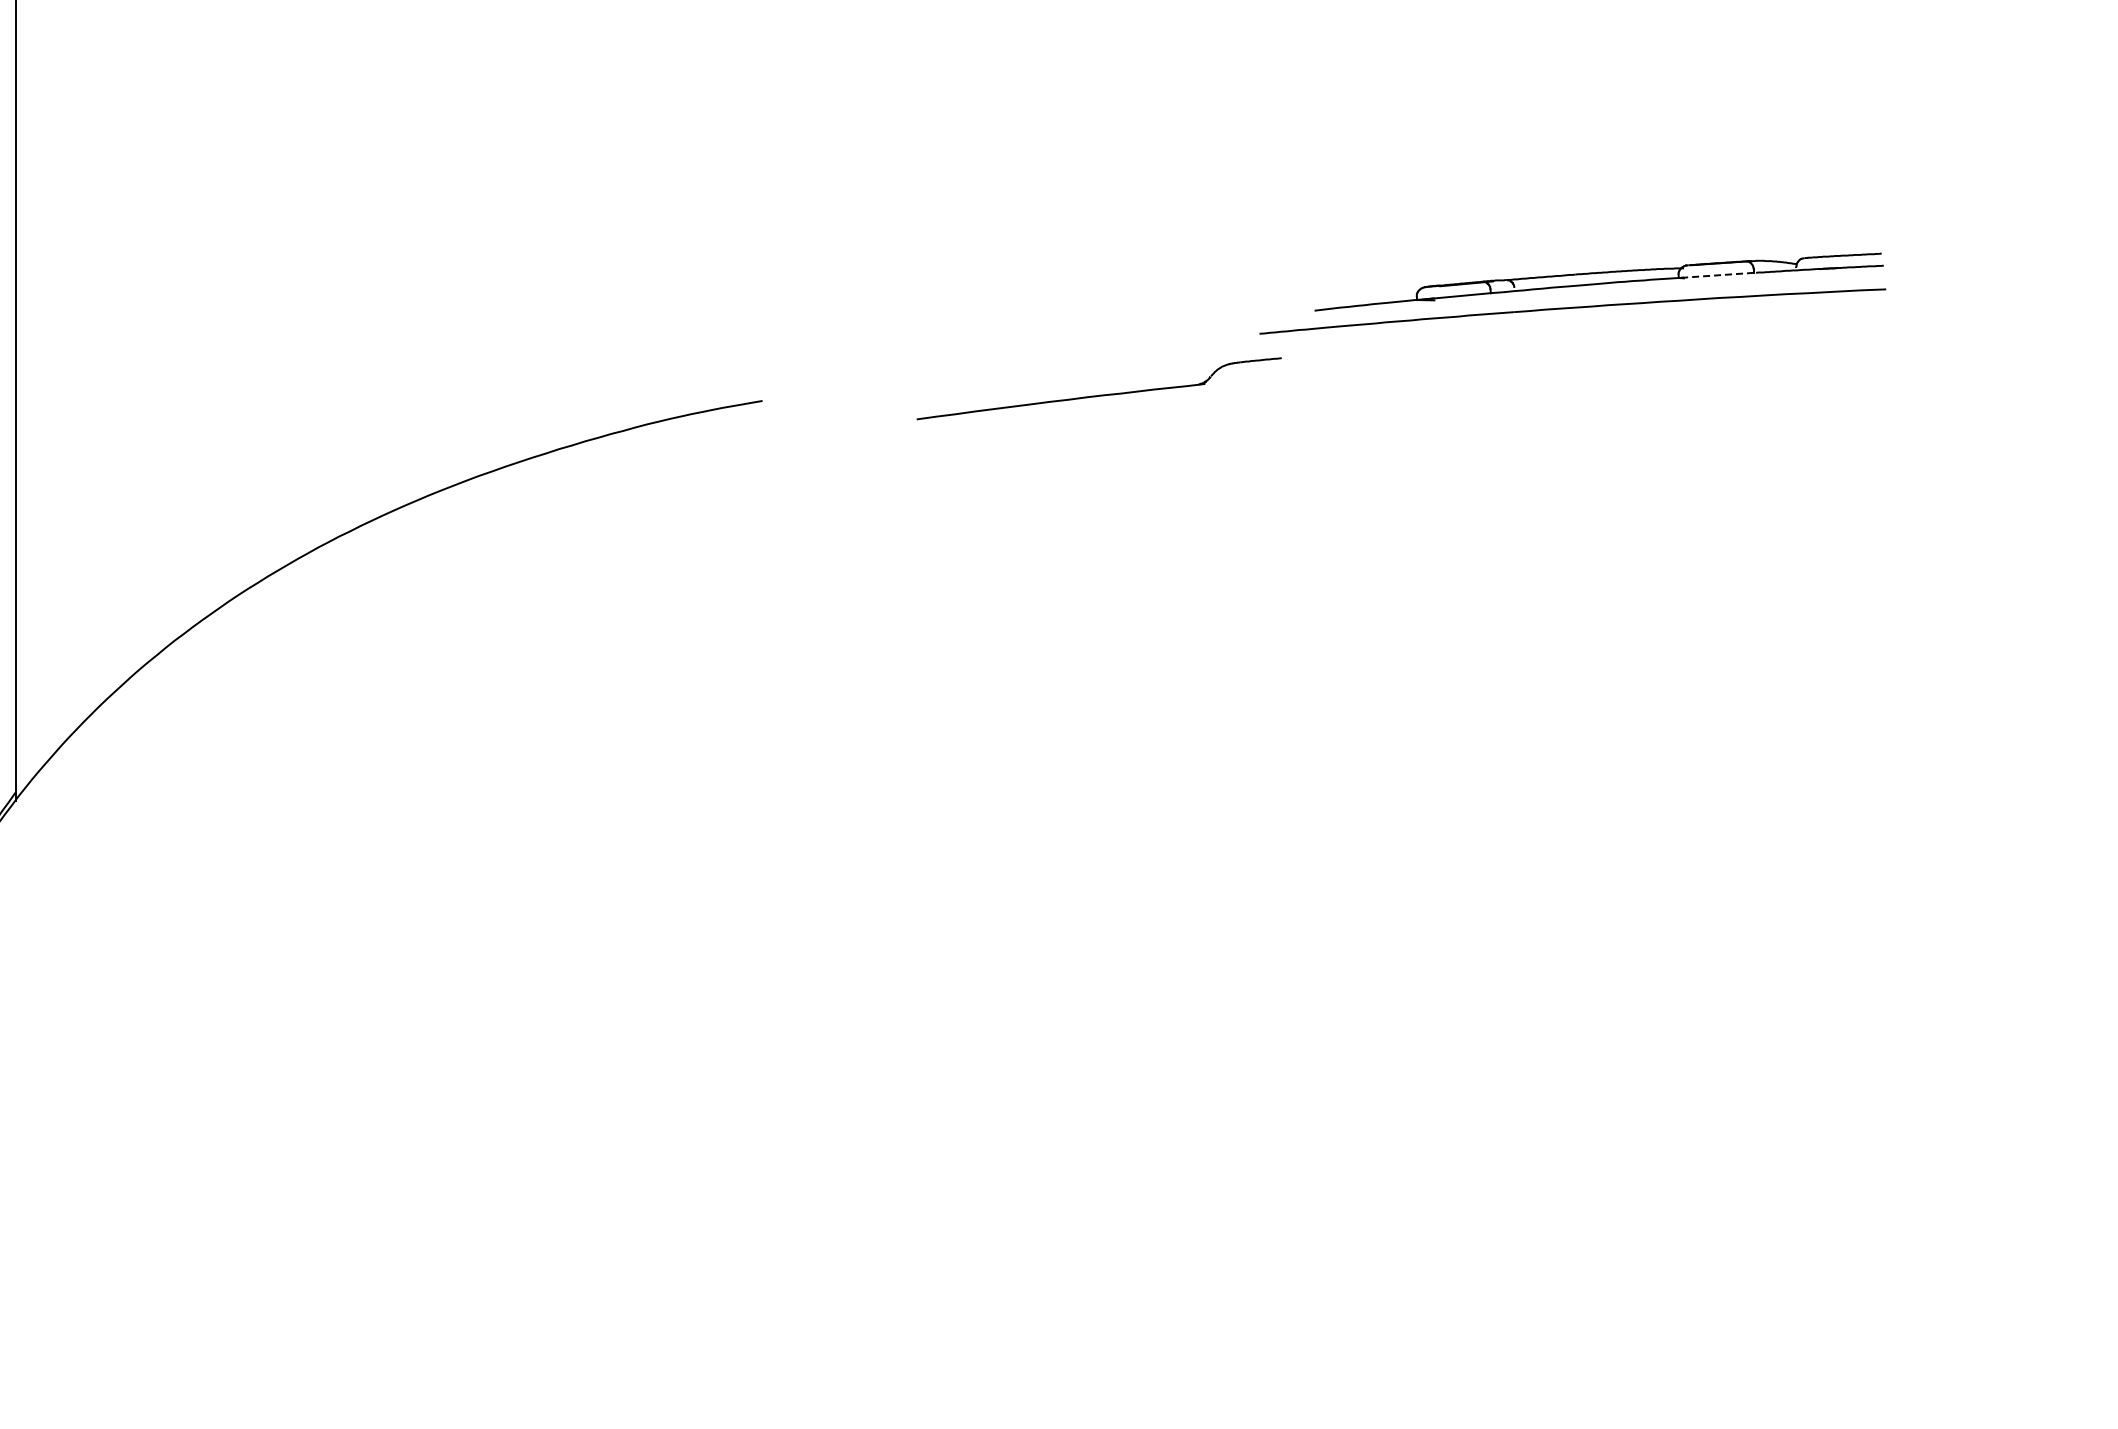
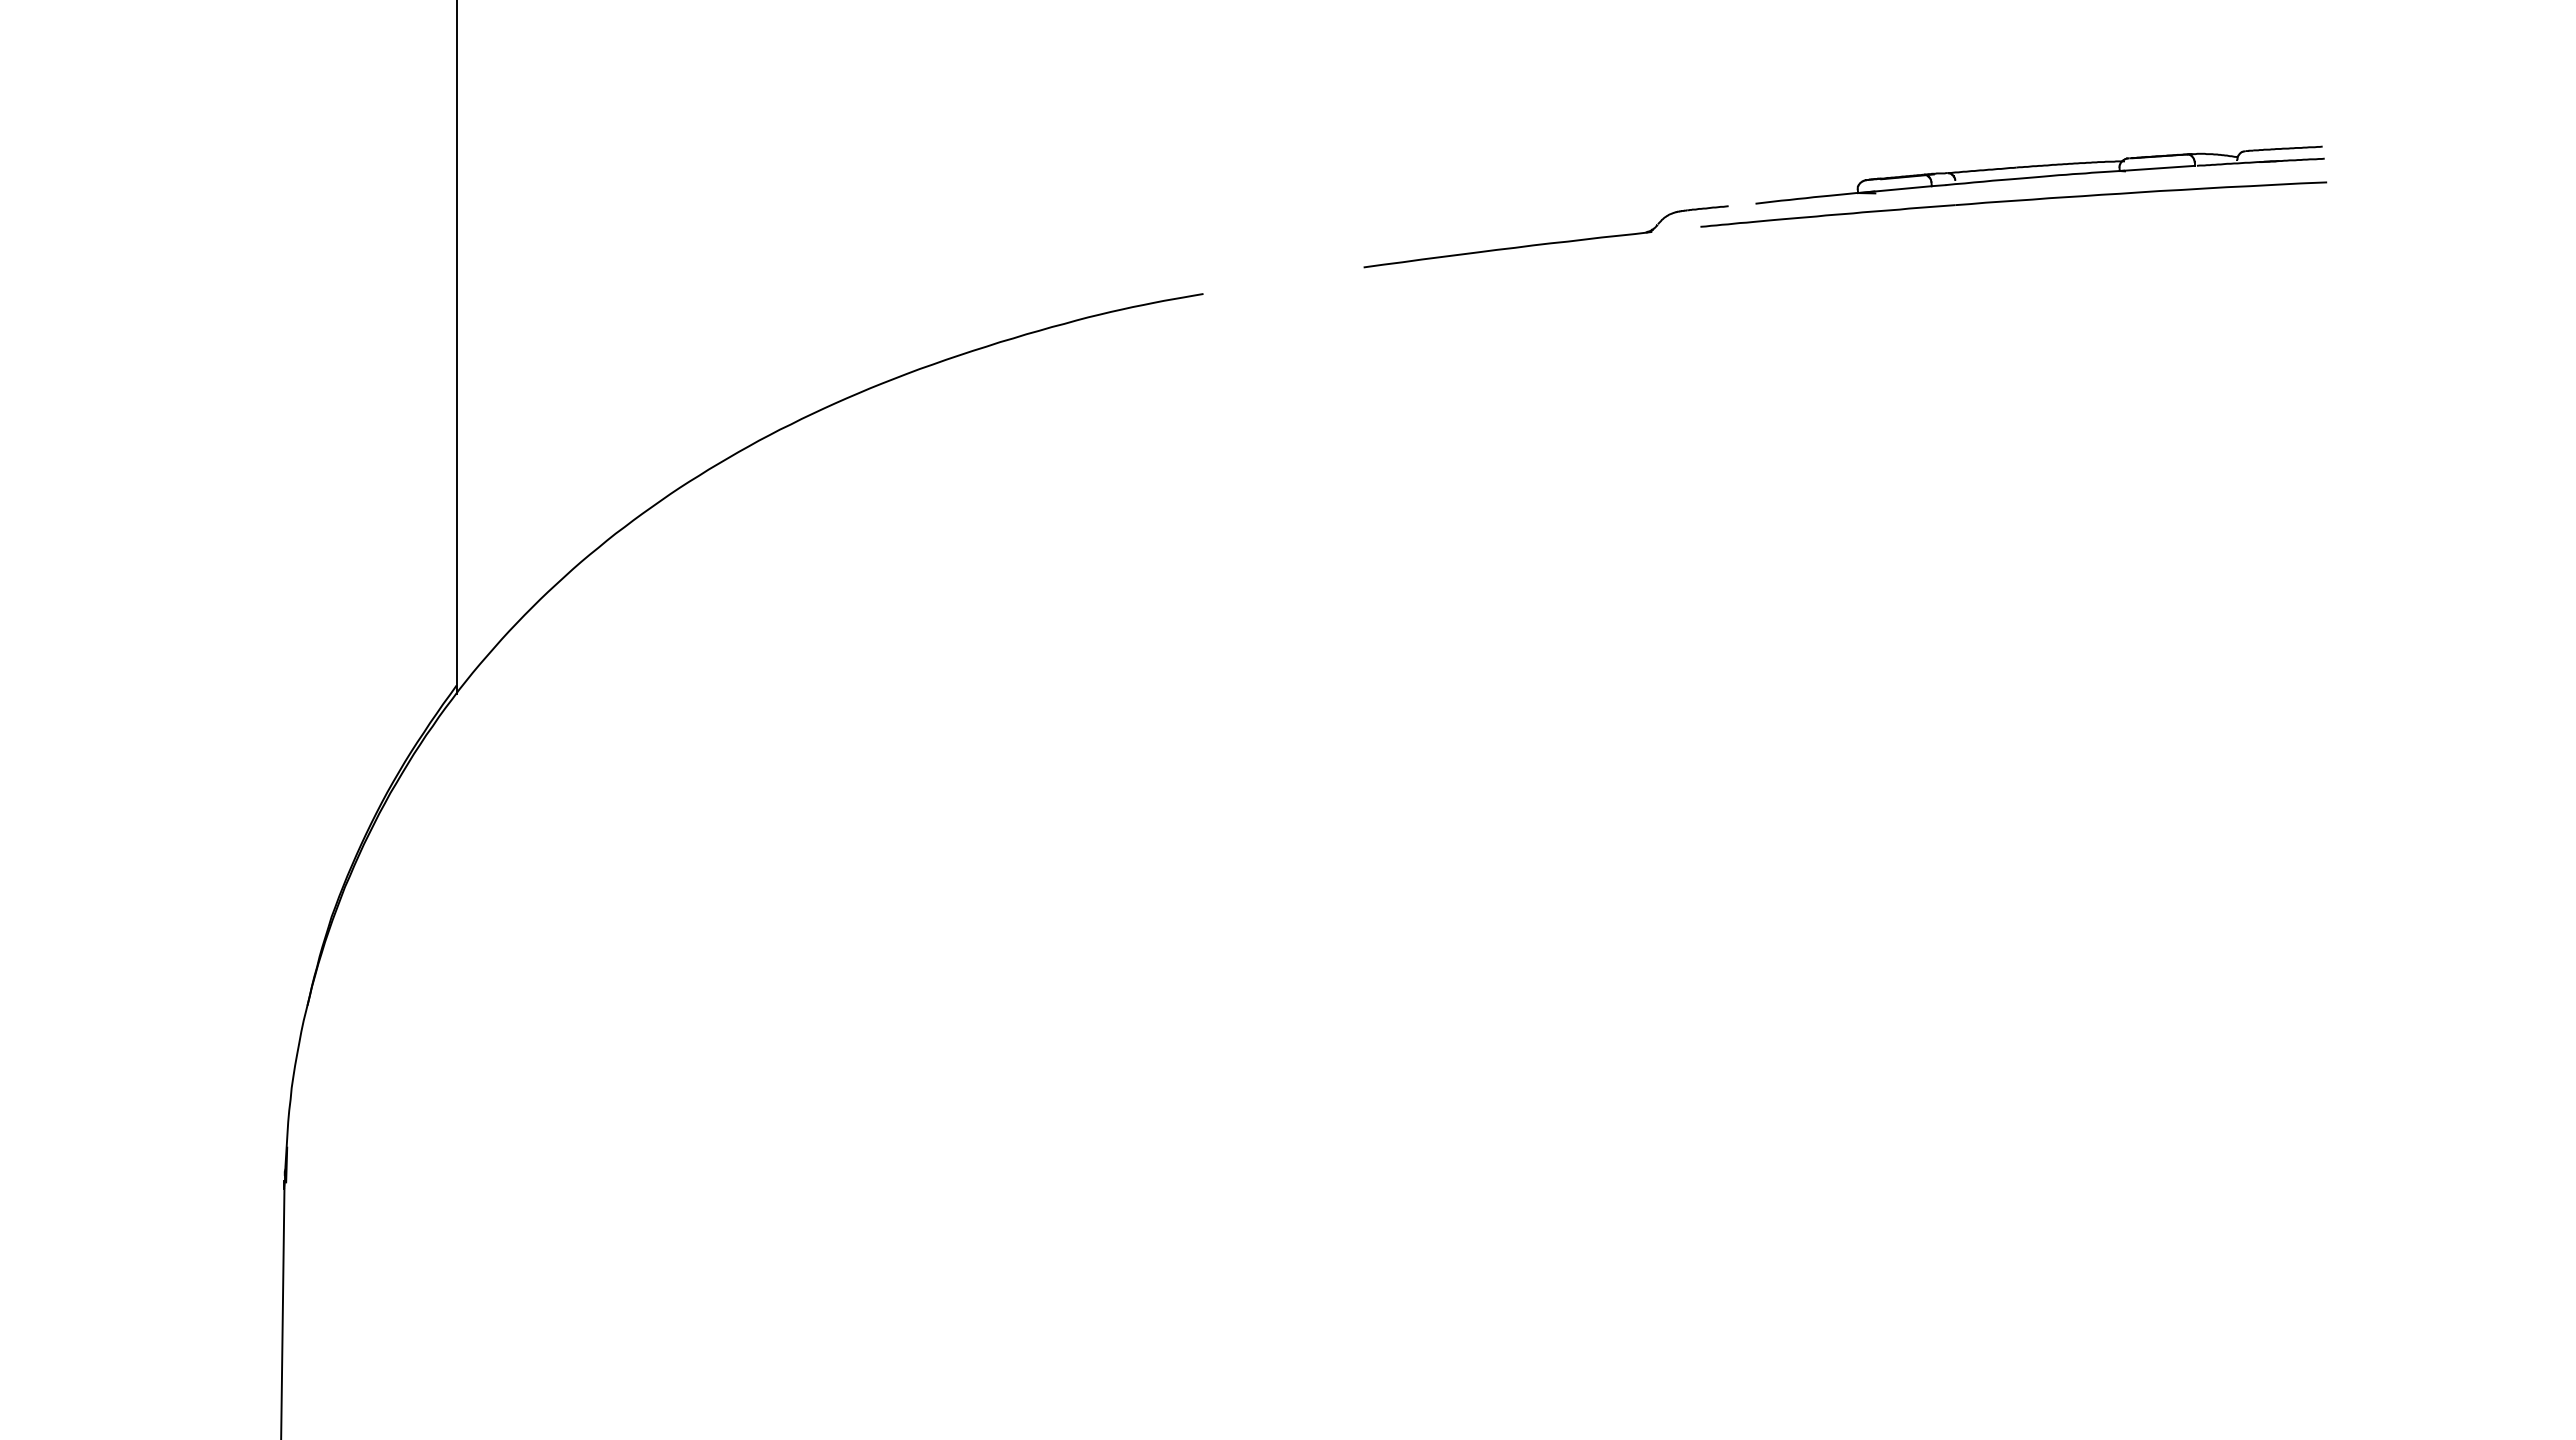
line: (1716, 275) -> (2157, 168), dashed -> solid
part: (1099, 394) -> (1546, 242), moved

